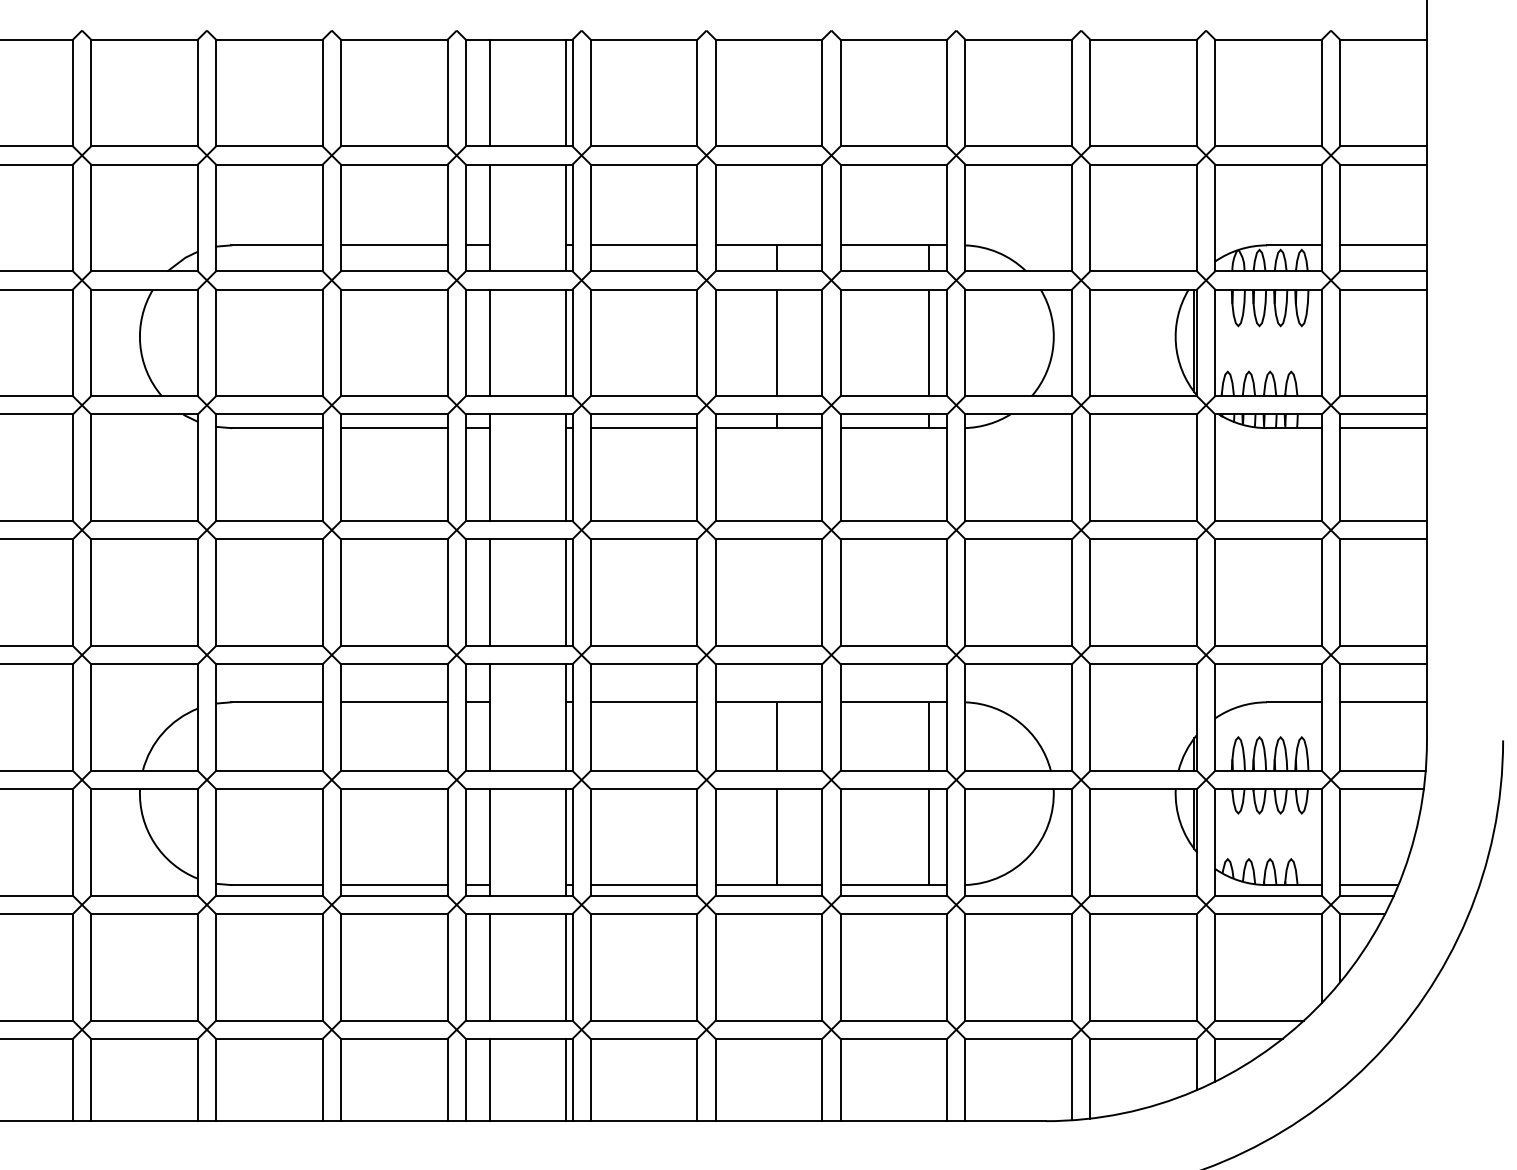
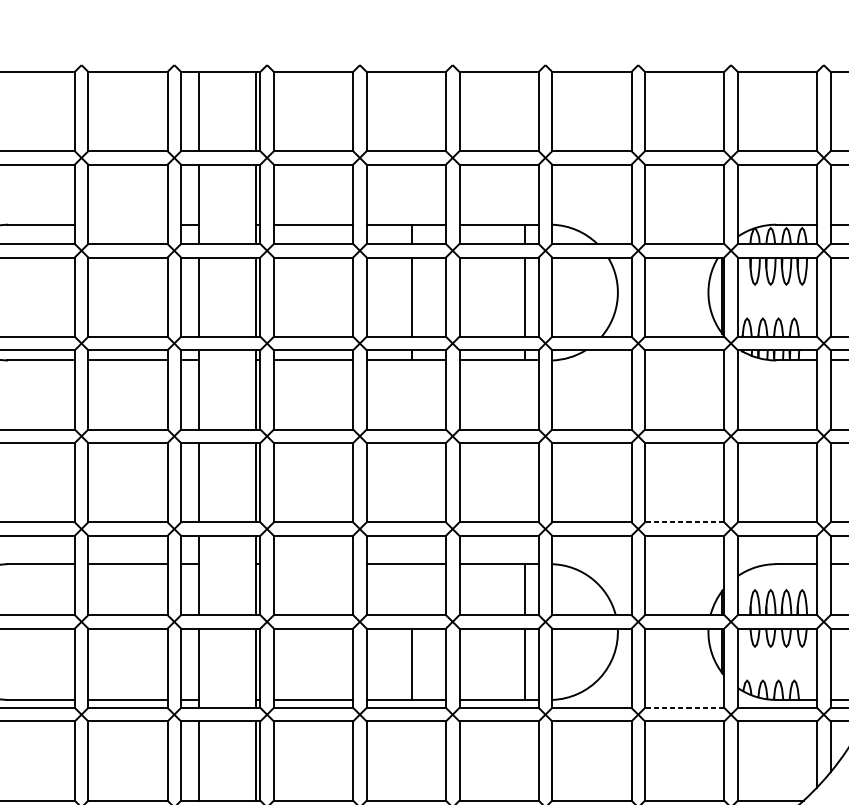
line: (393, 245) -> (127, 224), removed
line: (1143, 645) -> (684, 521), solid -> dashed
line: (643, 702) -> (313, 564), removed
line: (776, 736) -> (411, 589), removed
line: (1143, 895) -> (684, 707), solid -> dashed

